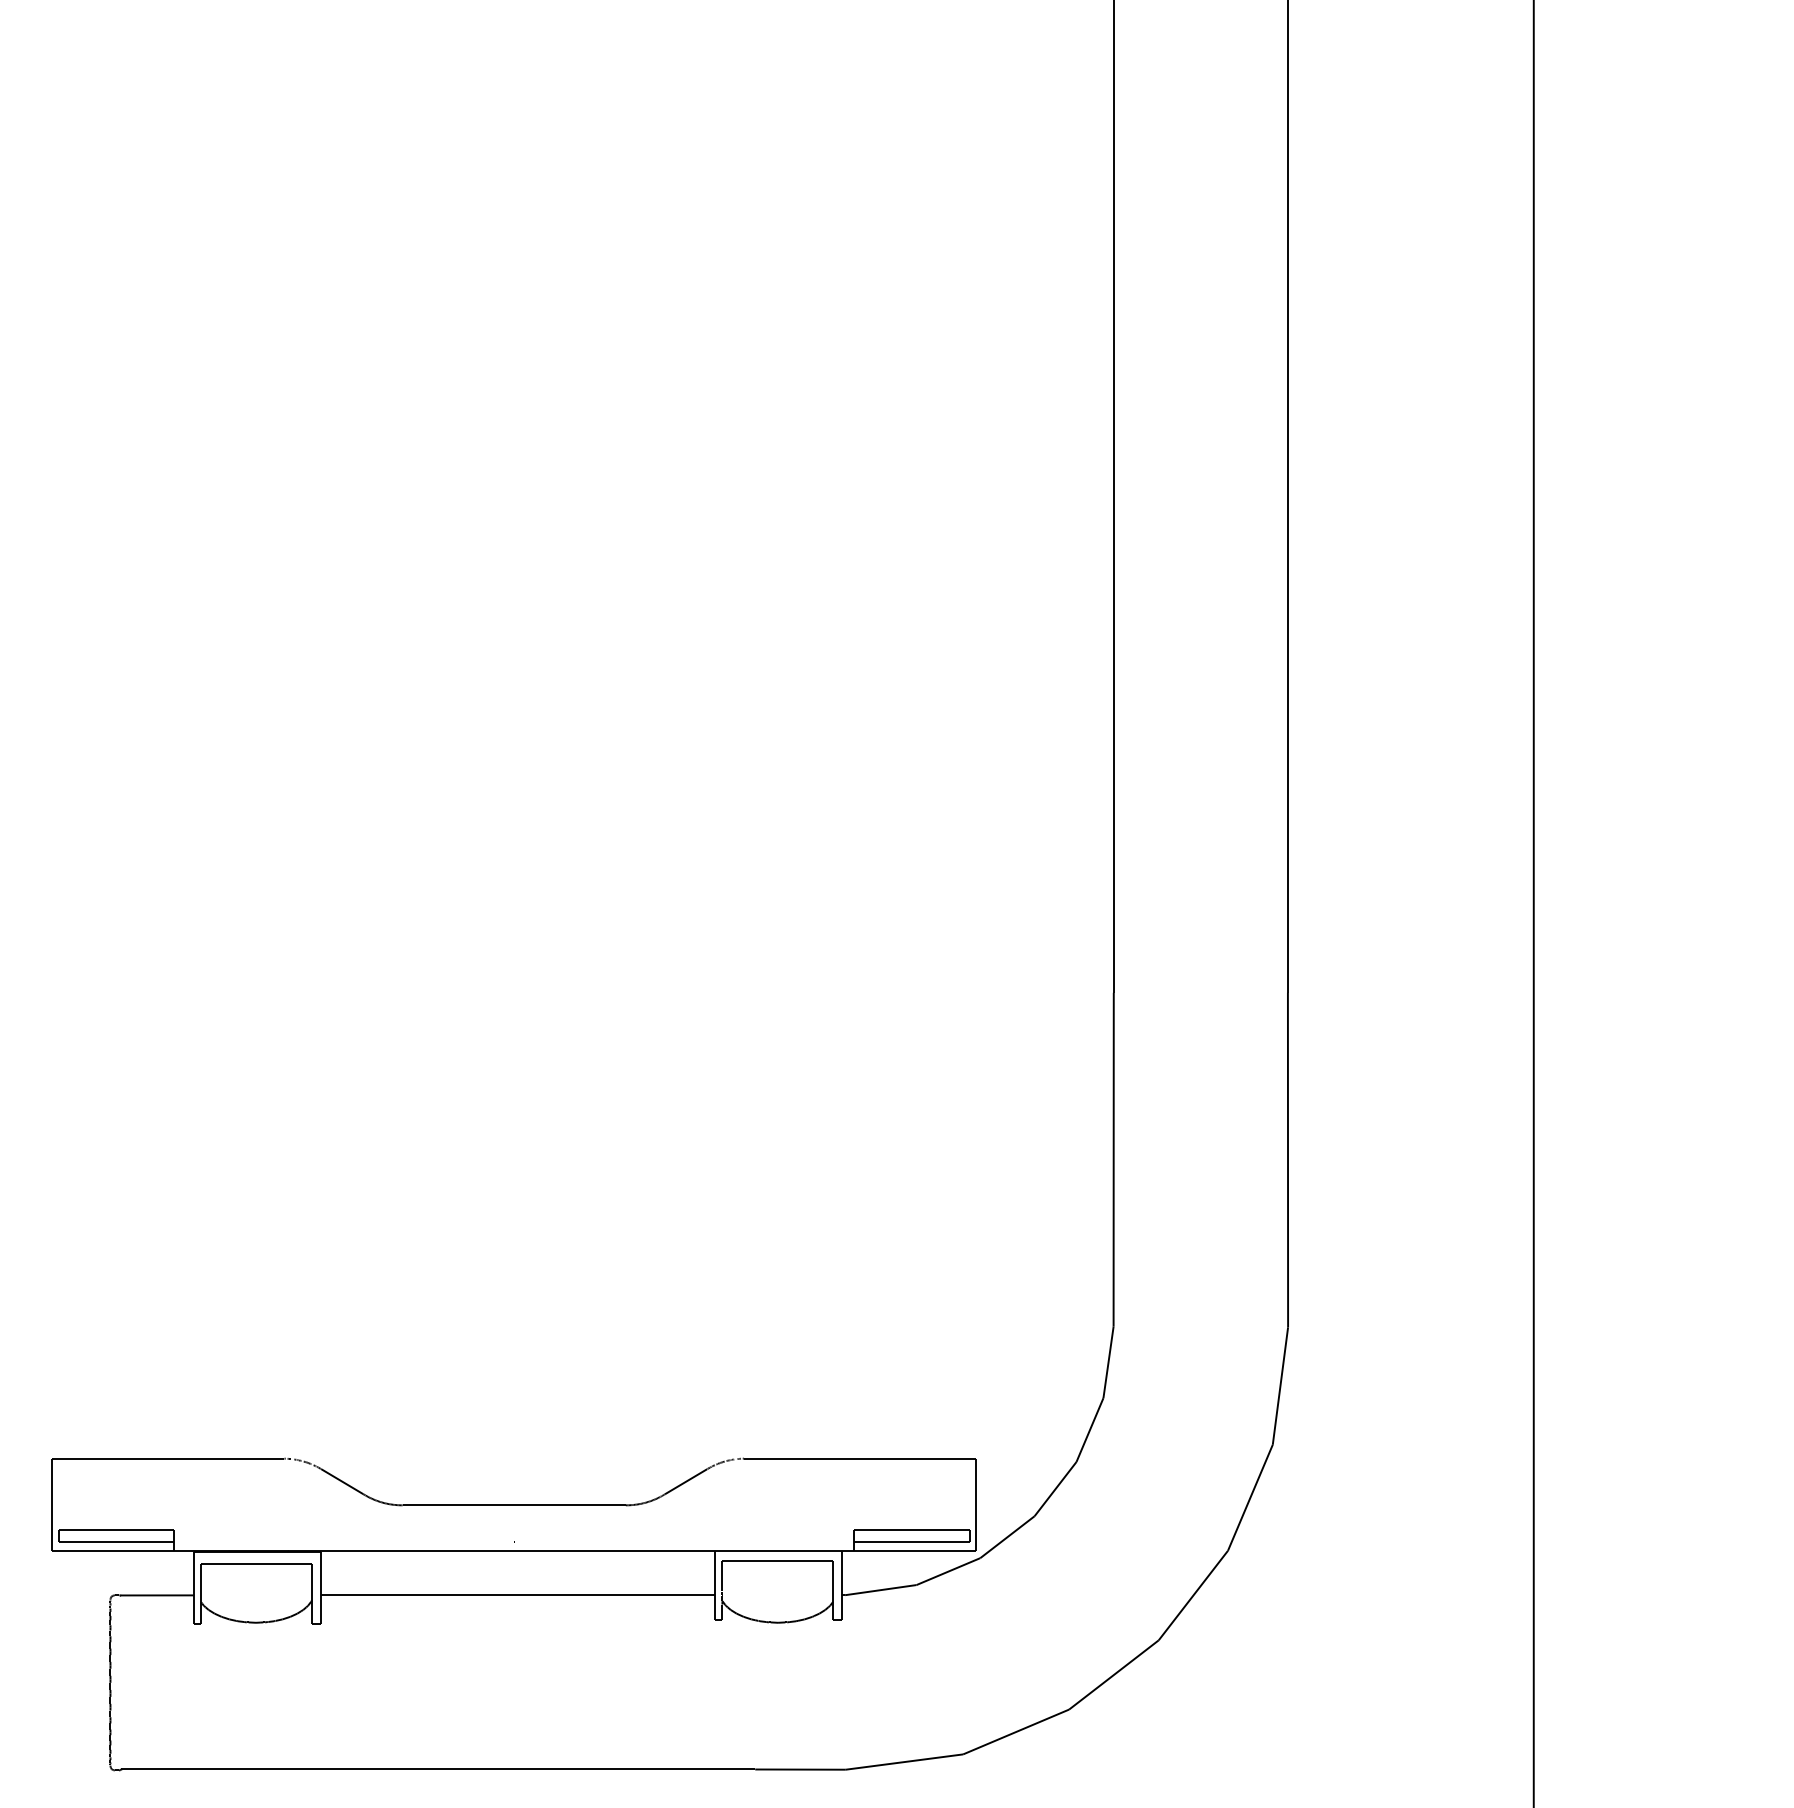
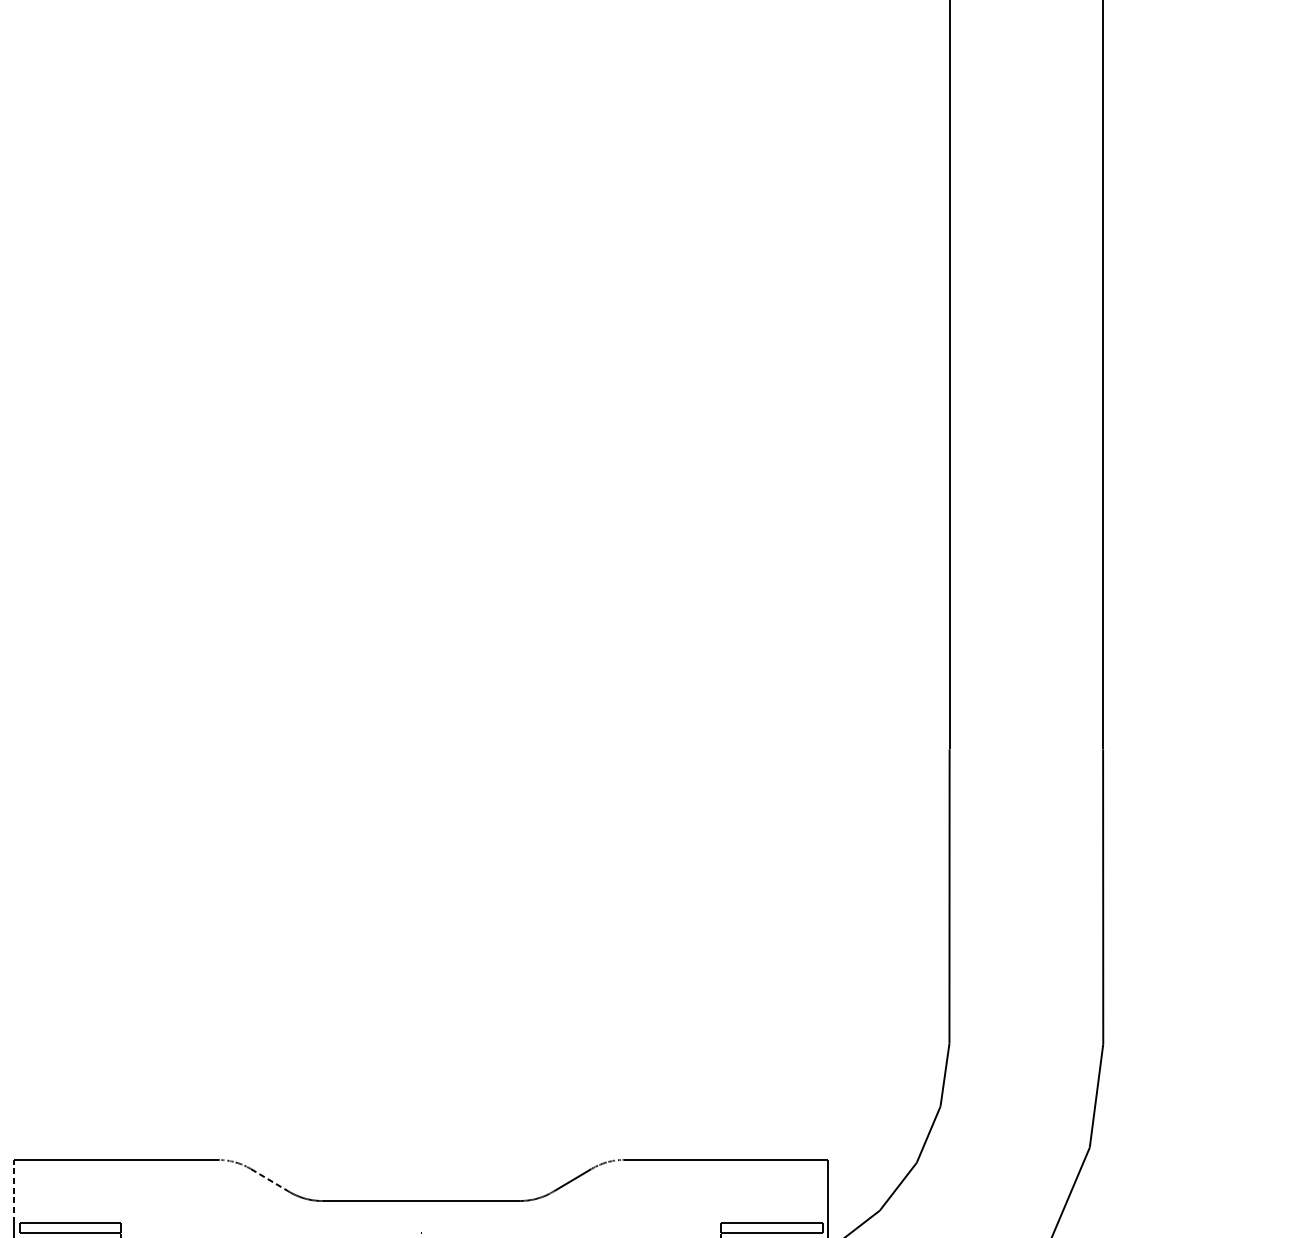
line: (342, 1481) -> (269, 1180), solid -> dashed
line: (52, 1494) -> (14, 1191), solid -> dashed

